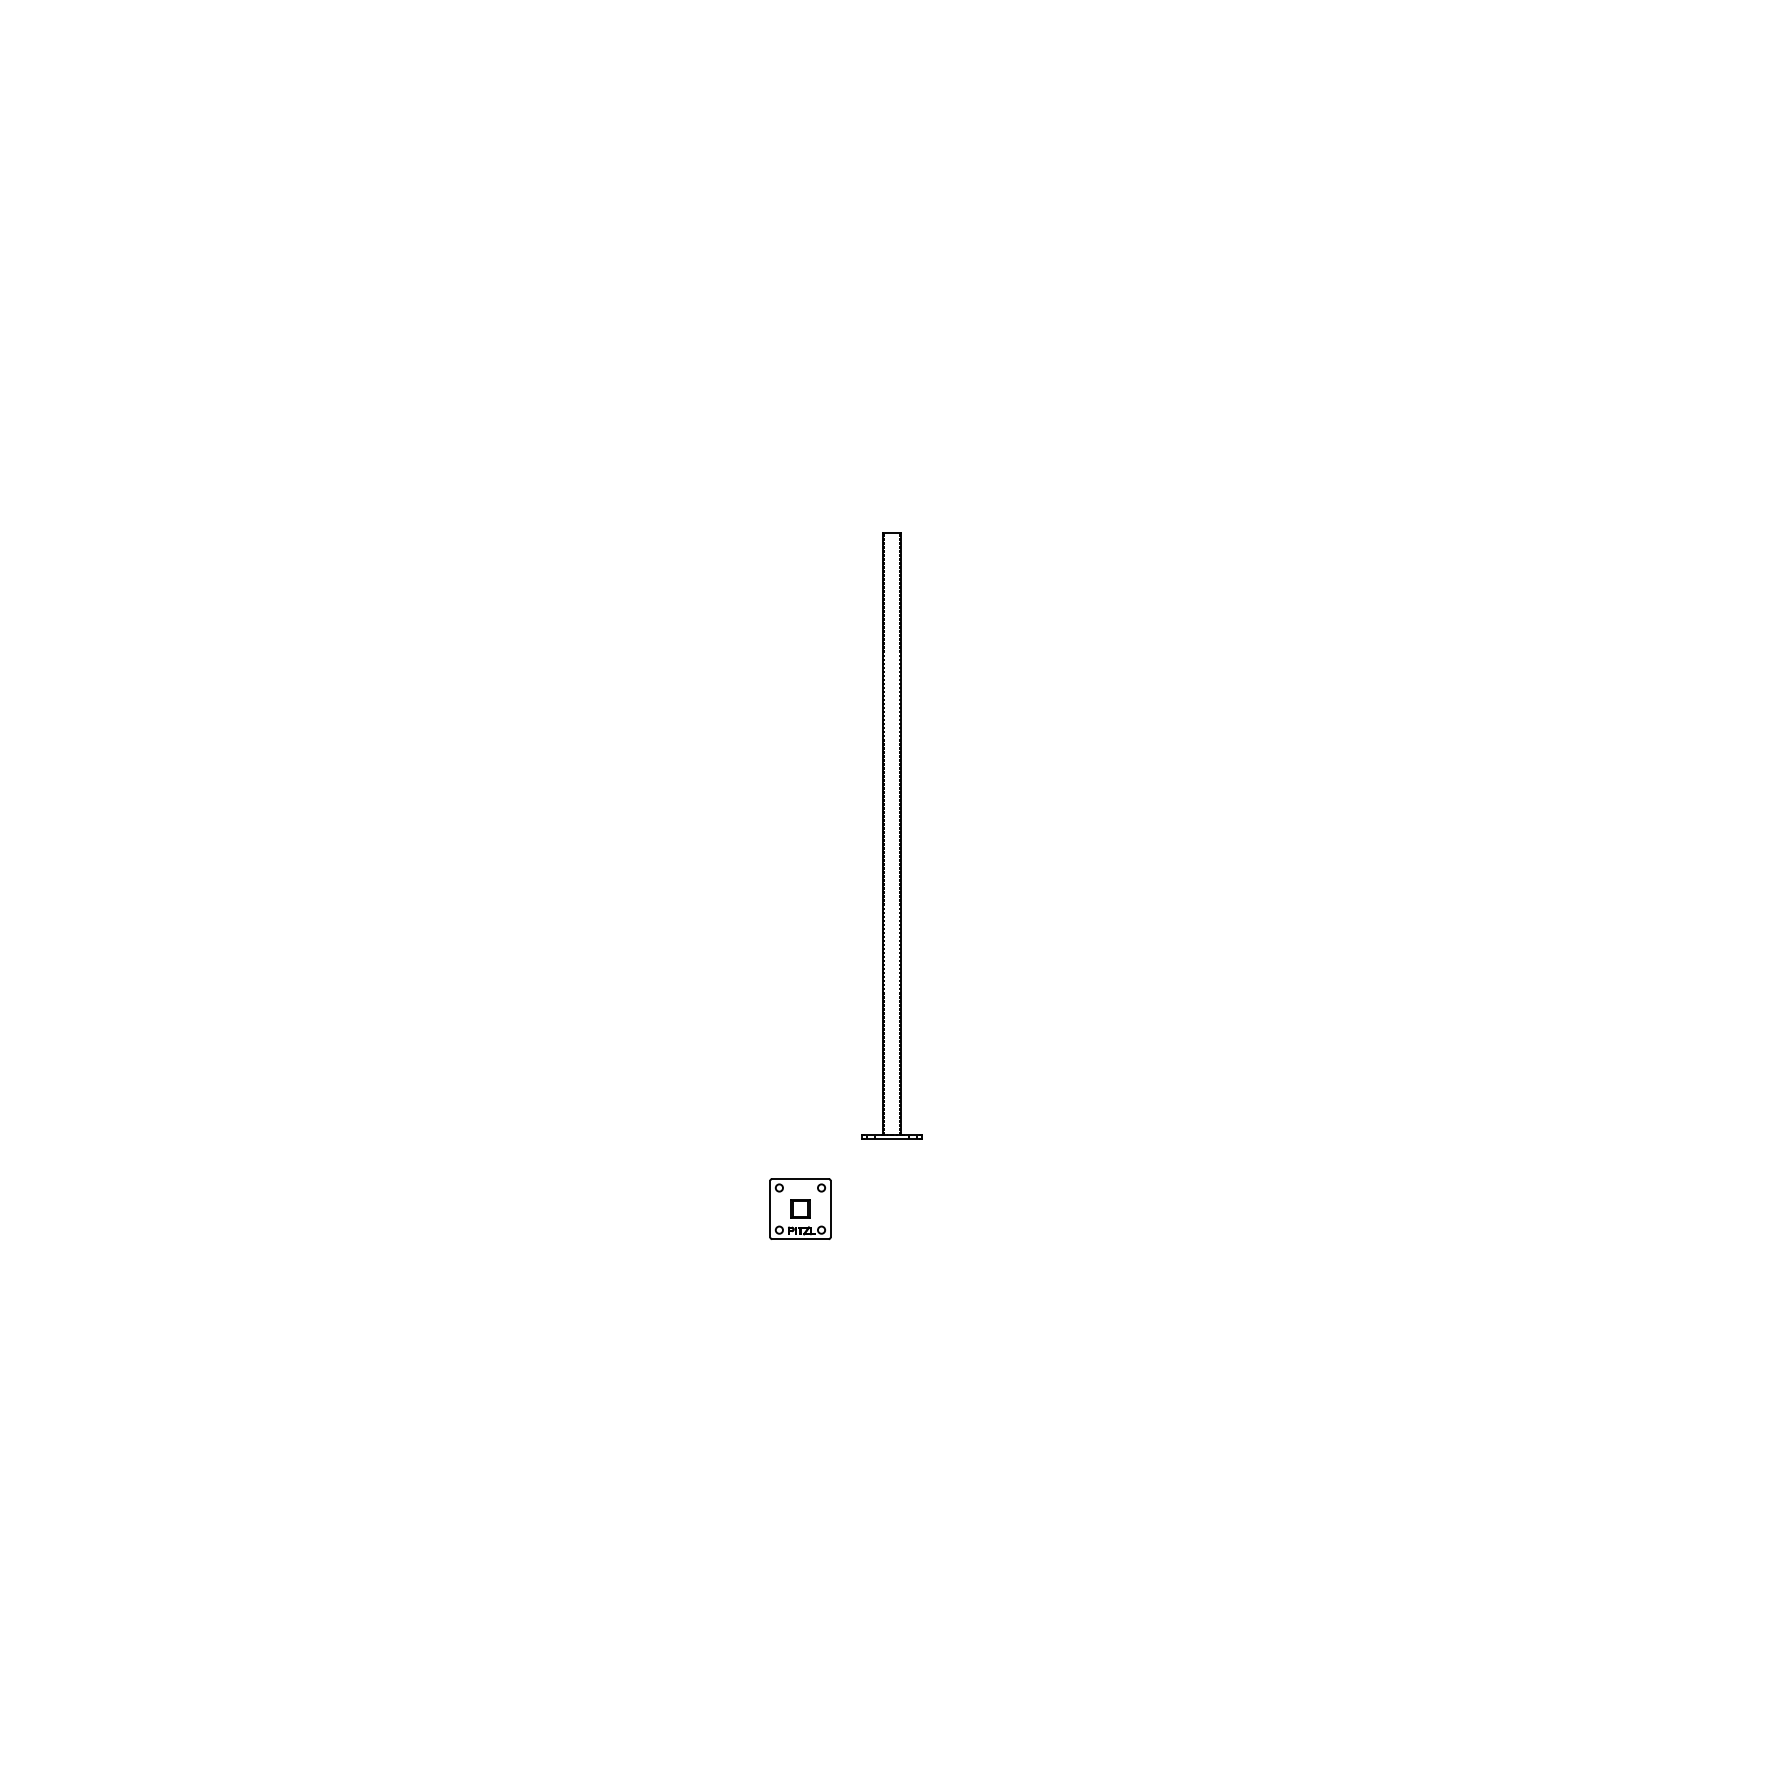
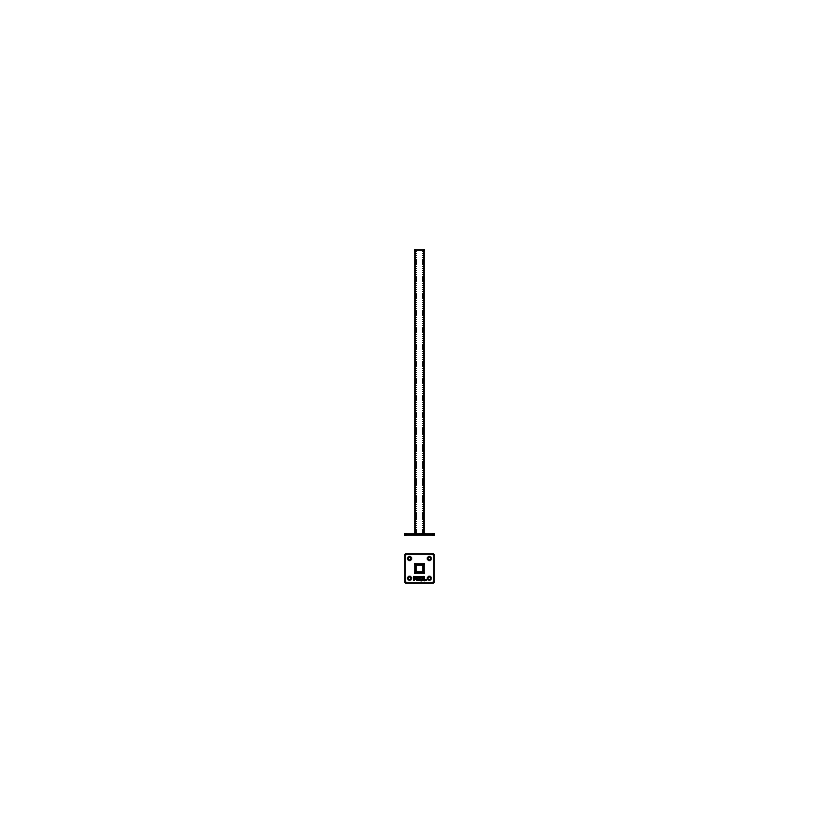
part: (800, 1209) -> (419, 568), moved

